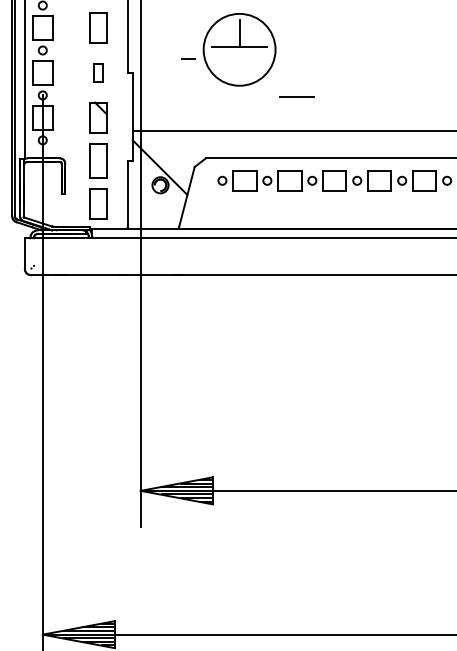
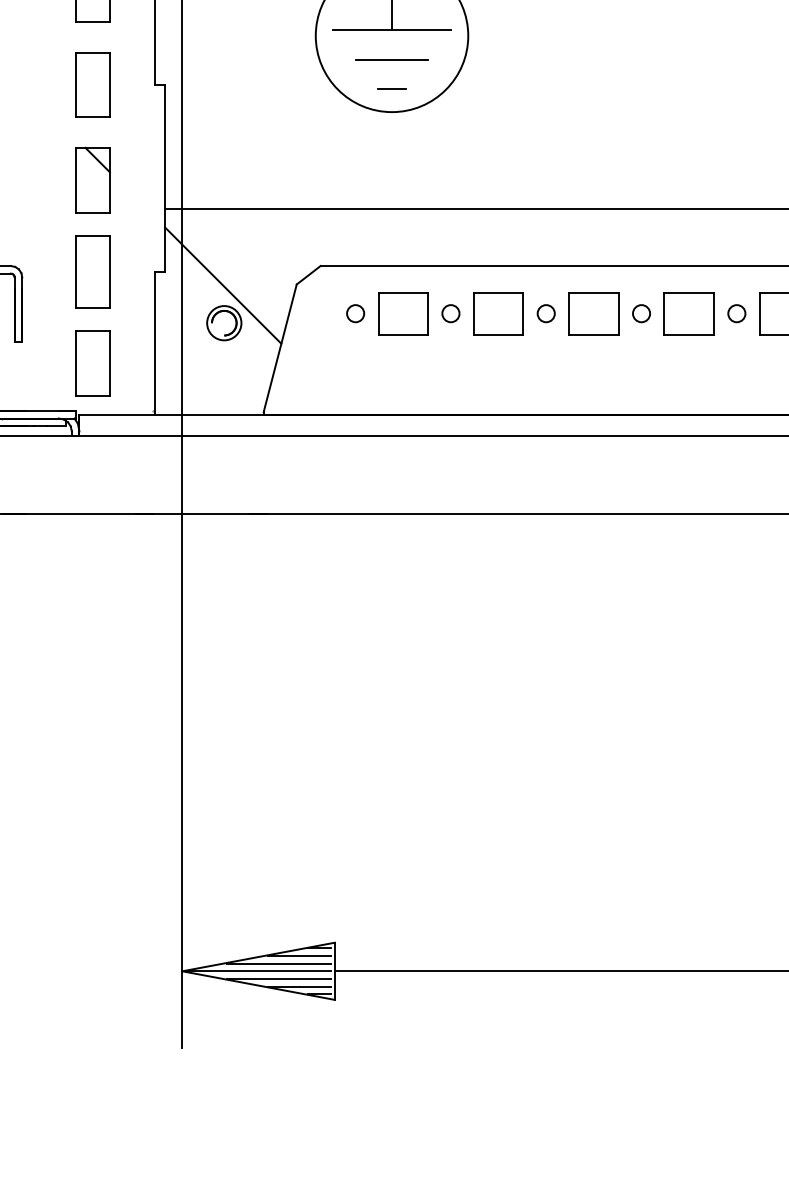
line: (188, 58) -> (391, 88), moved
part: (98, 72) -> (92, 83), size x1.67
line: (296, 96) -> (391, 58), moved

